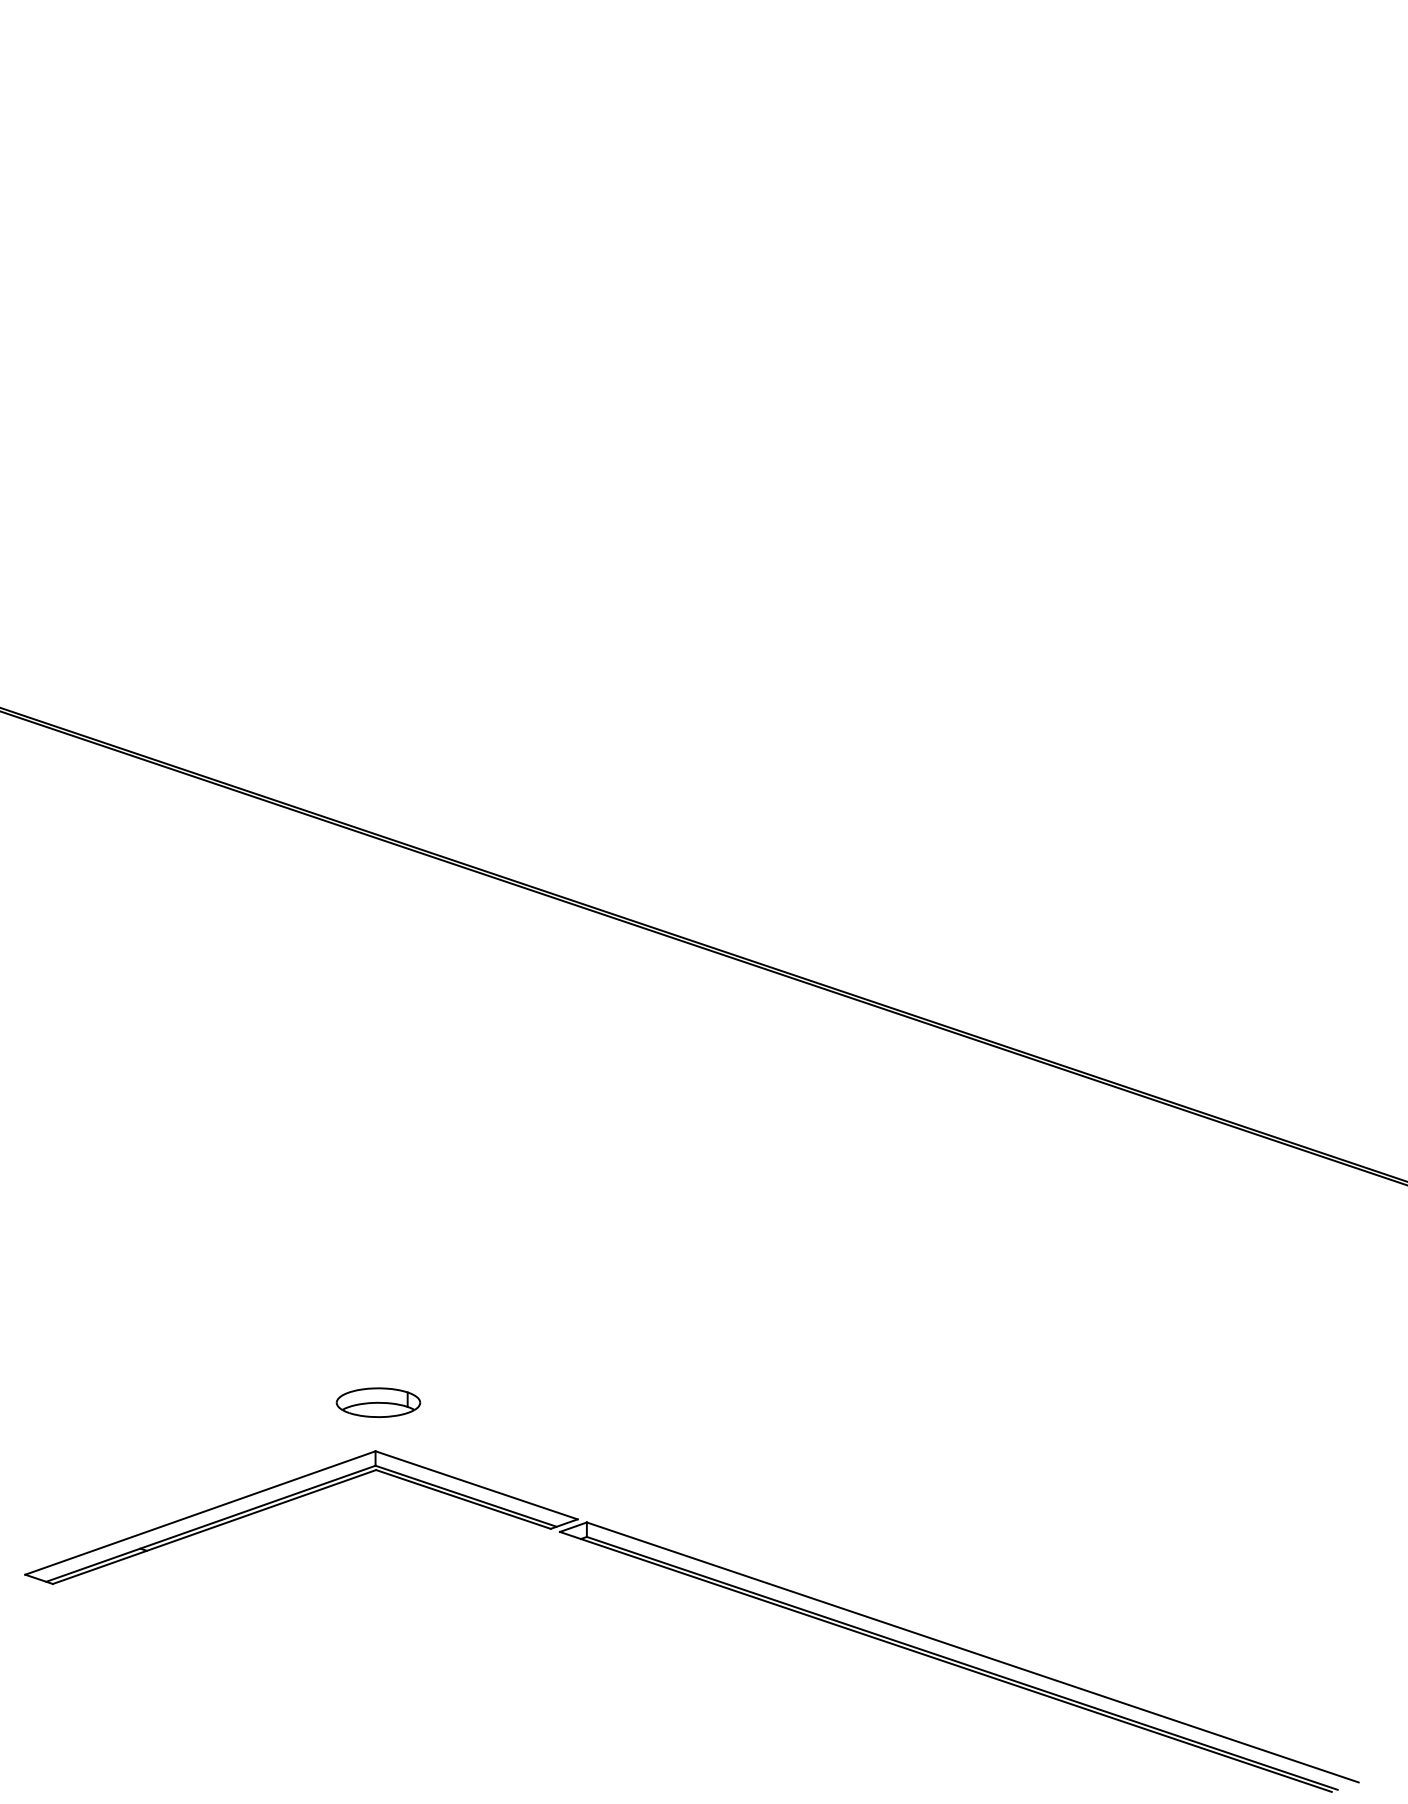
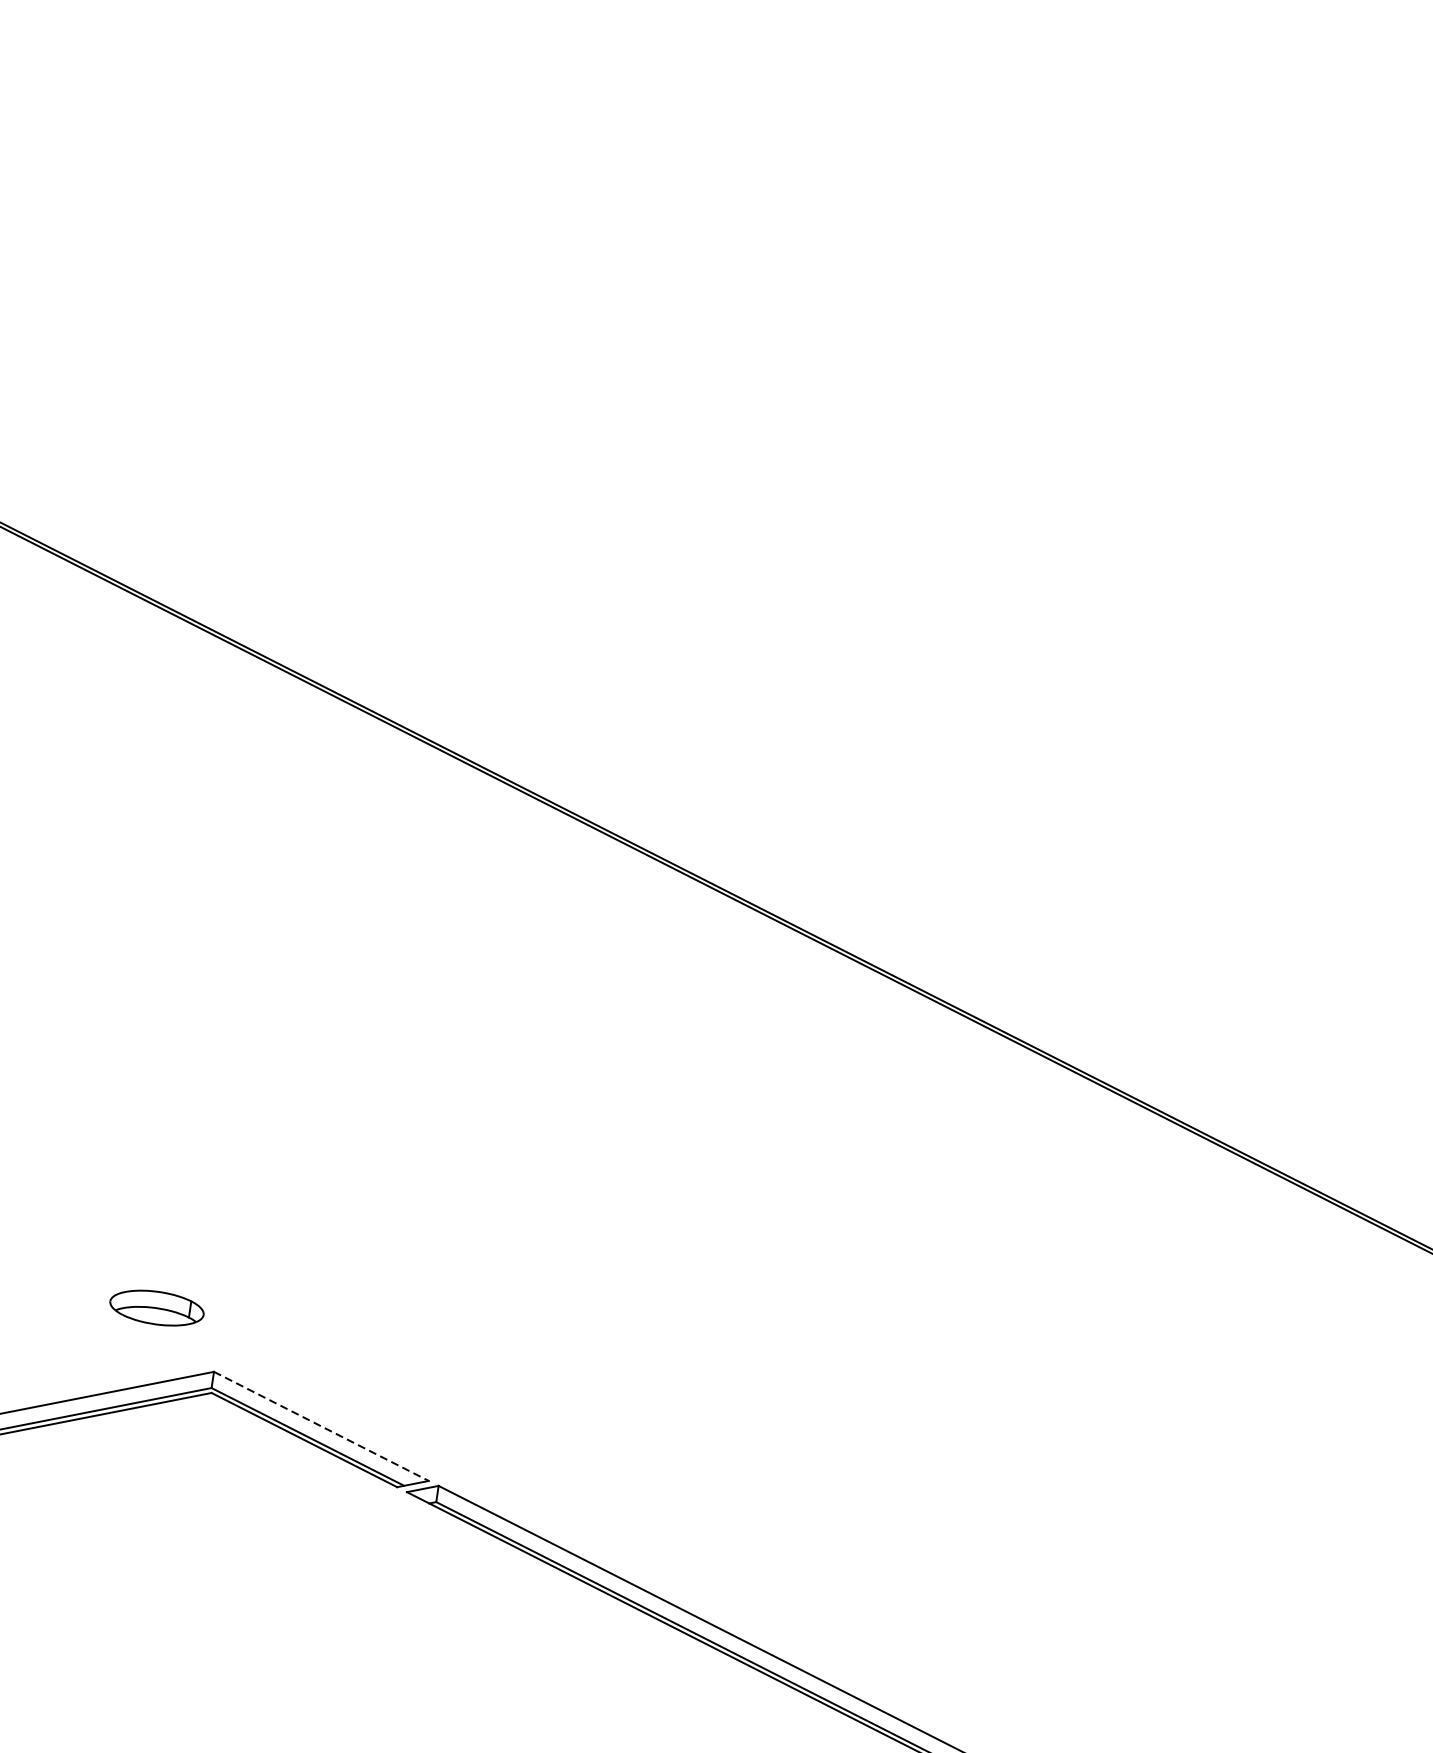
part: (378, 1402) -> (157, 1307), moved
line: (476, 1485) -> (321, 1426), solid -> dashed

